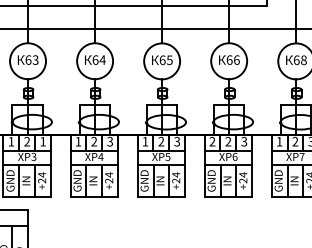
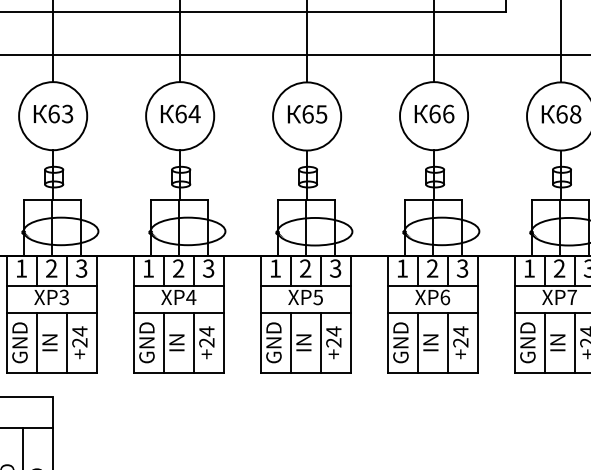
text: (42, 141) -> (80, 268), 1 -> 3
text: (212, 141) -> (402, 268), 2 -> 1

